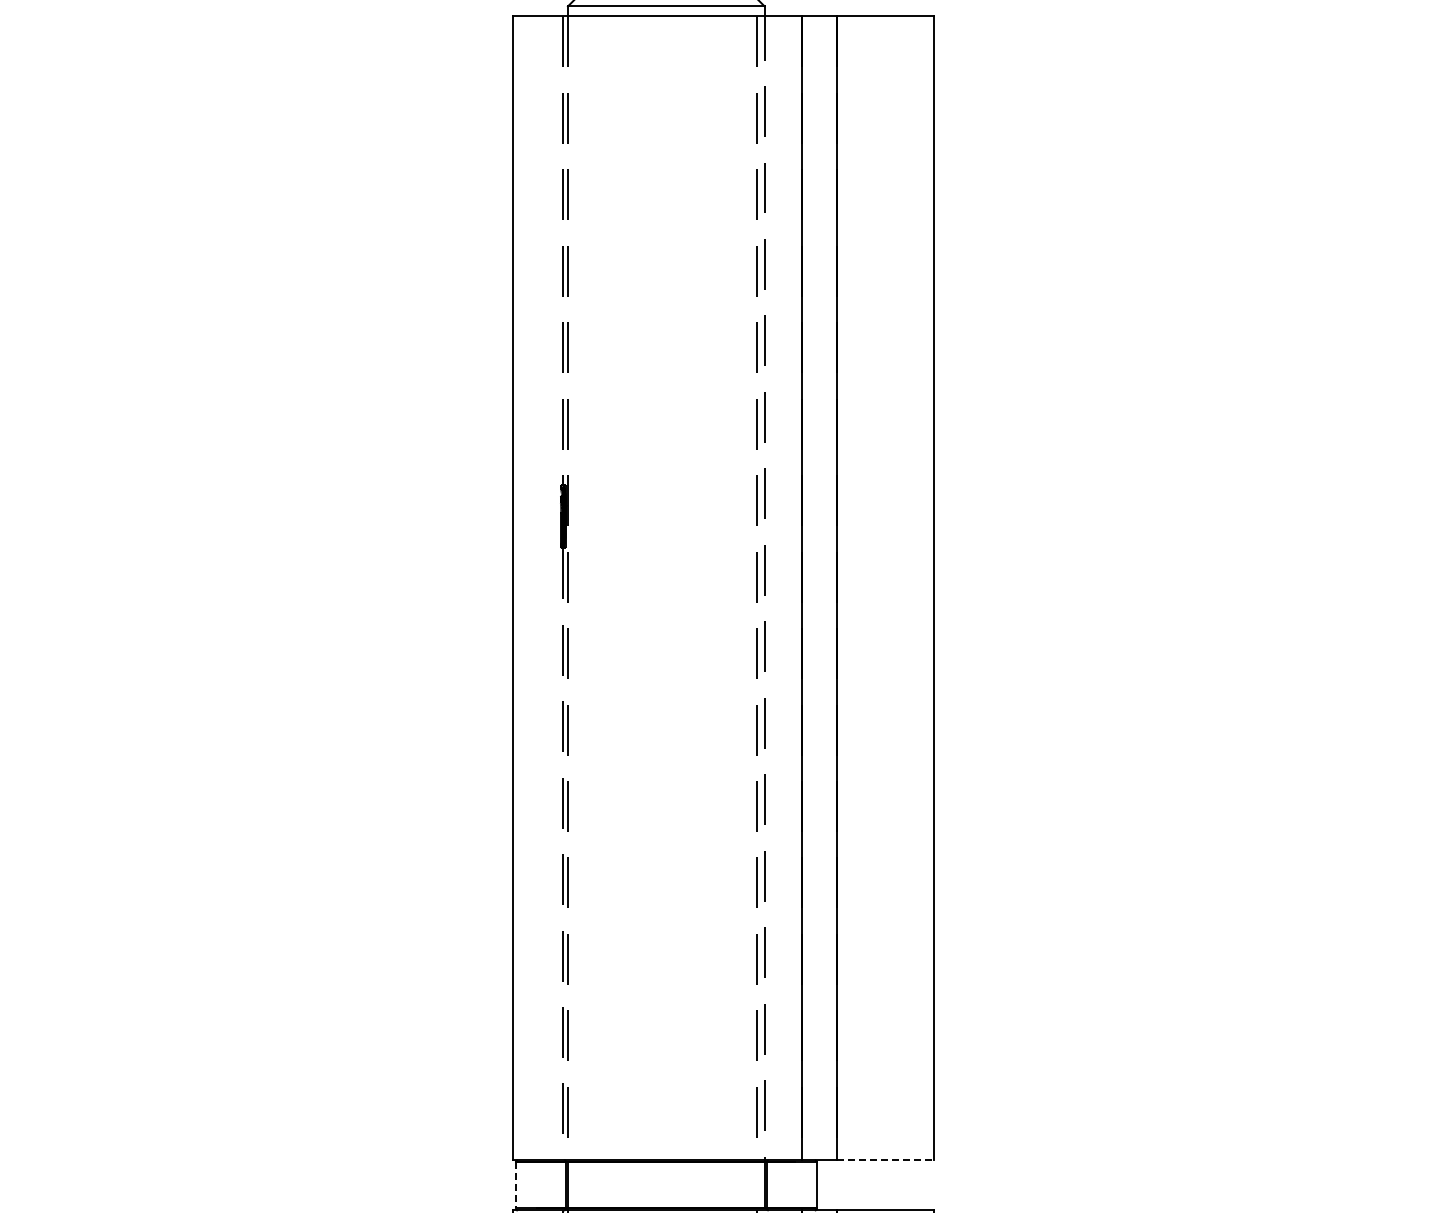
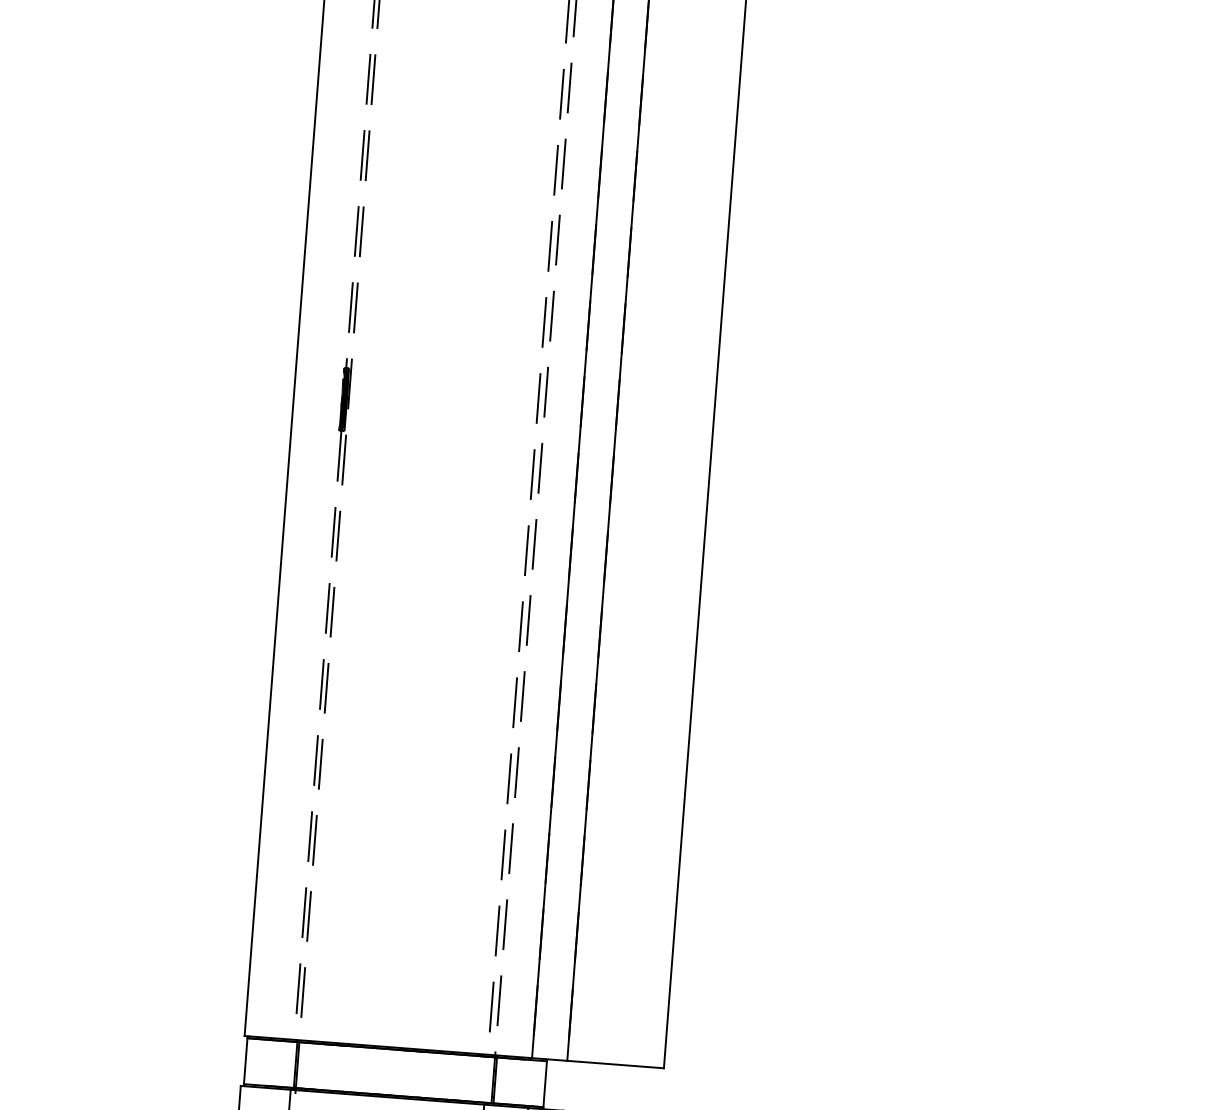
line: (885, 1160) -> (615, 1064), dashed -> solid
line: (515, 1185) -> (245, 1061), dashed -> solid

